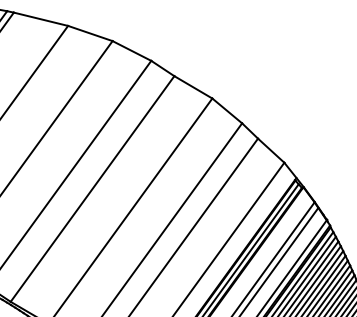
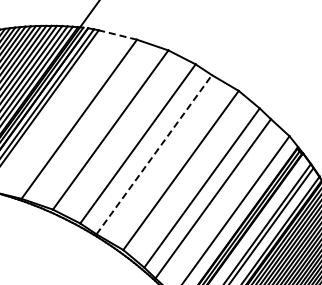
line: (40, 19) -> (117, 35), solid -> dashed
line: (92, 188) -> (154, 154), solid -> dashed

